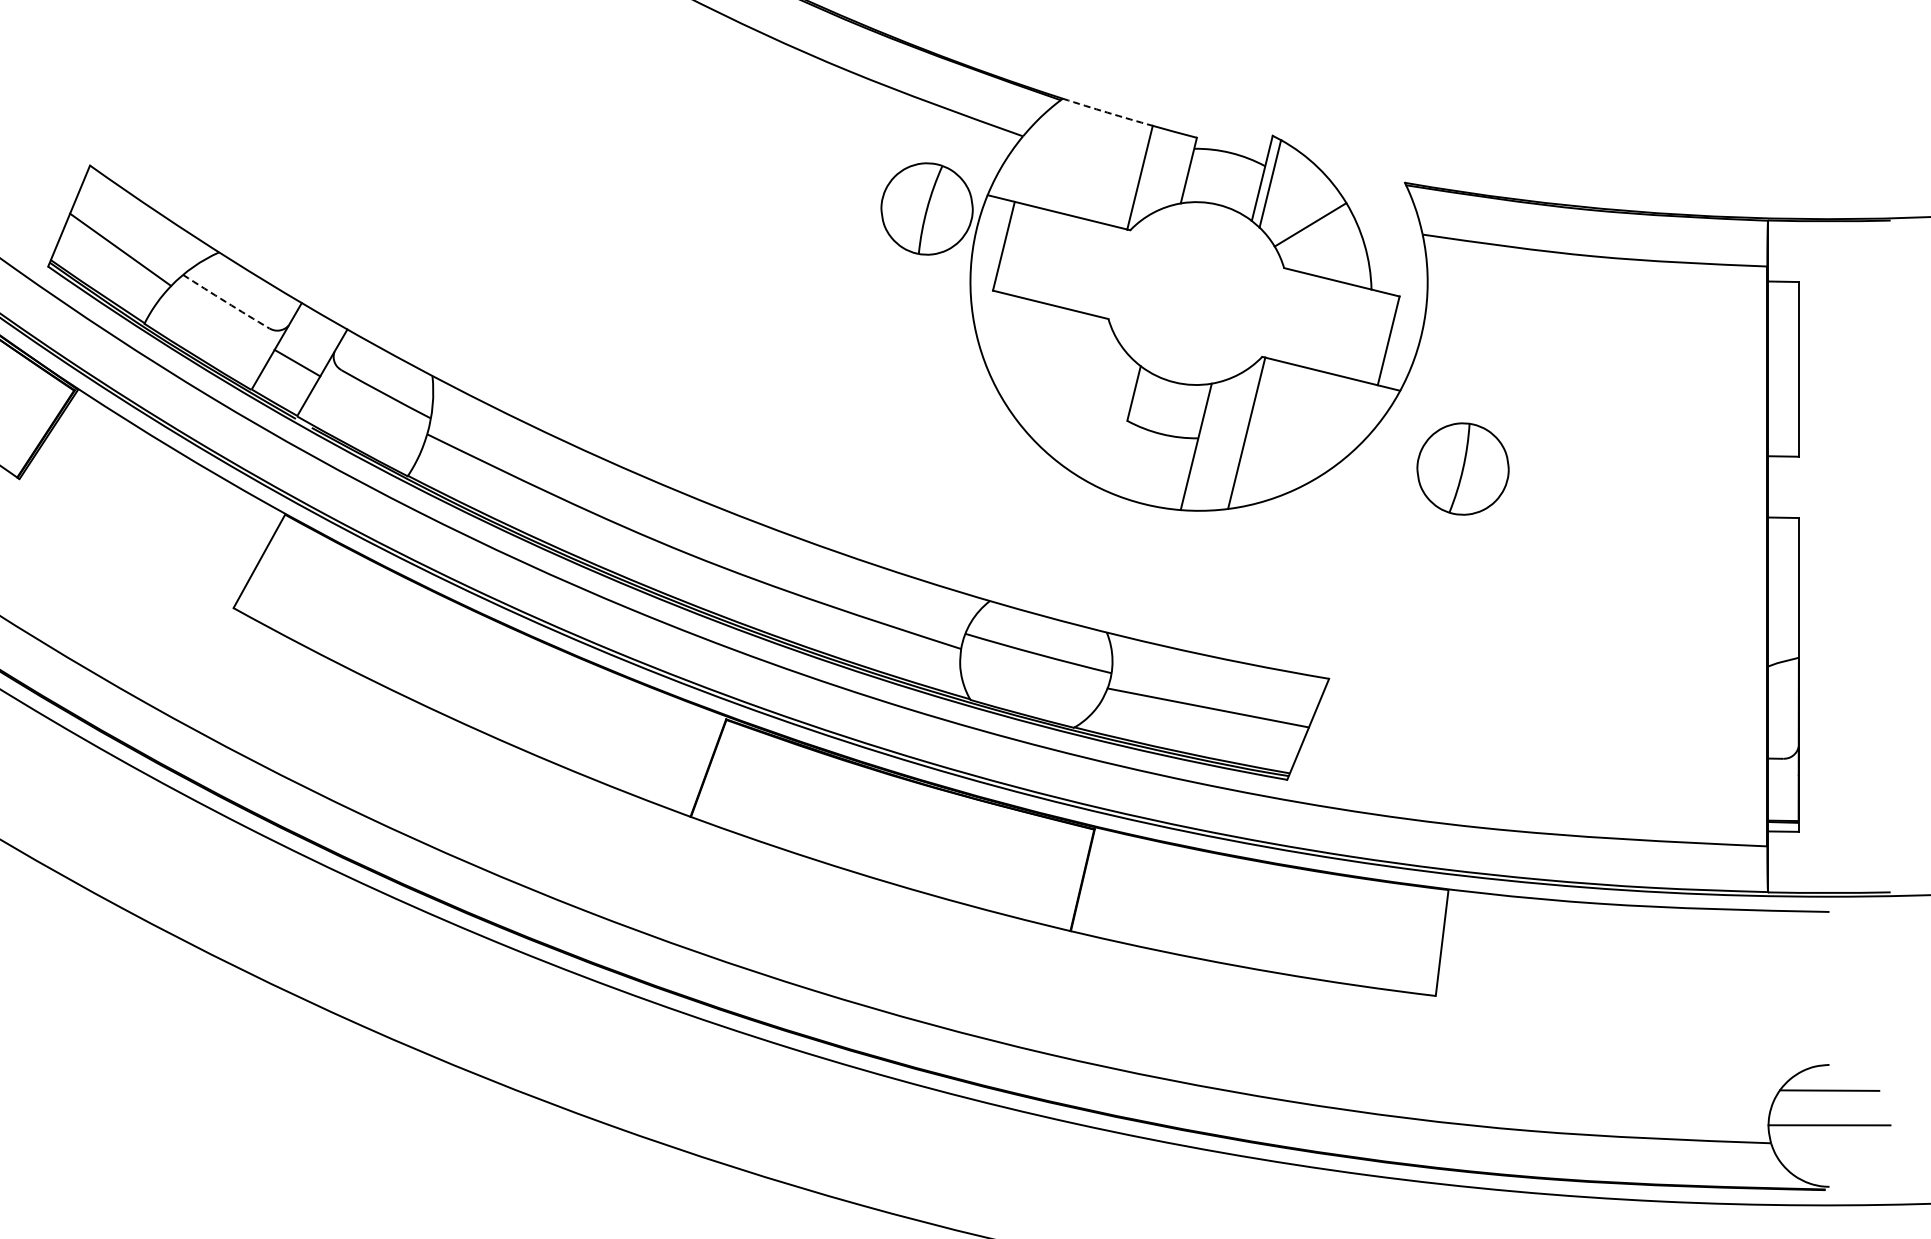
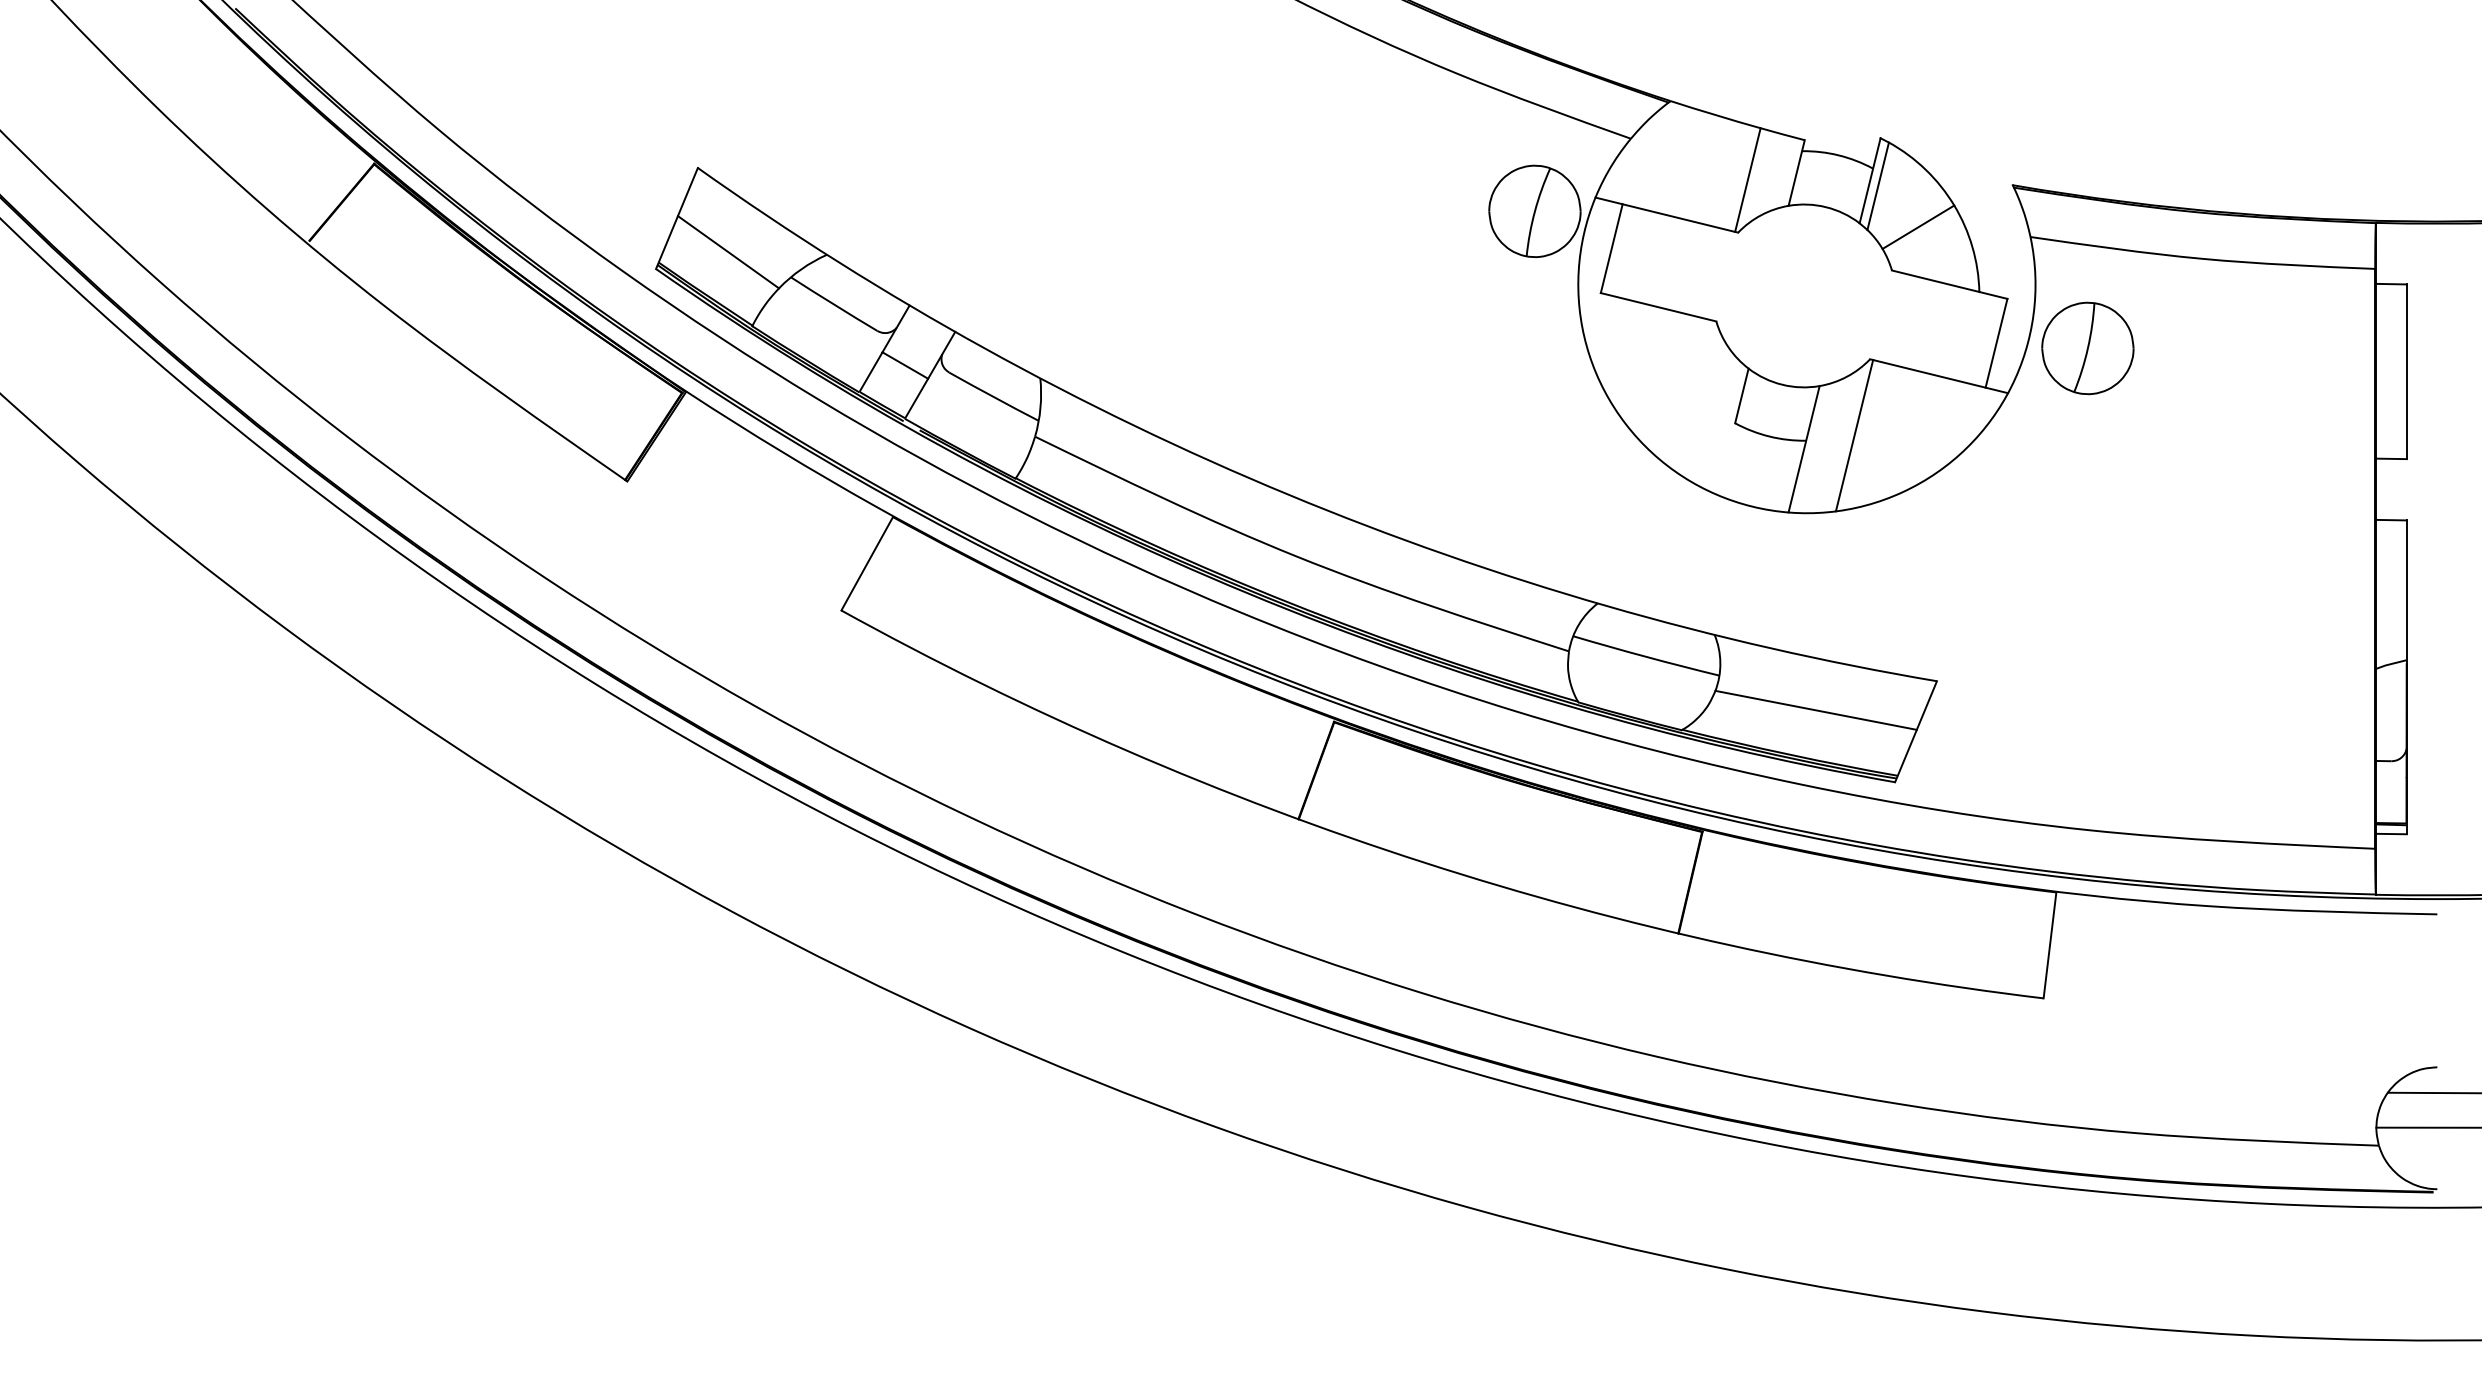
arc: (1107, 113) -> (1715, 115), dashed -> solid
arc: (225, 302) -> (833, 304), dashed -> solid
part: (1462, 469) -> (2087, 348), moved

